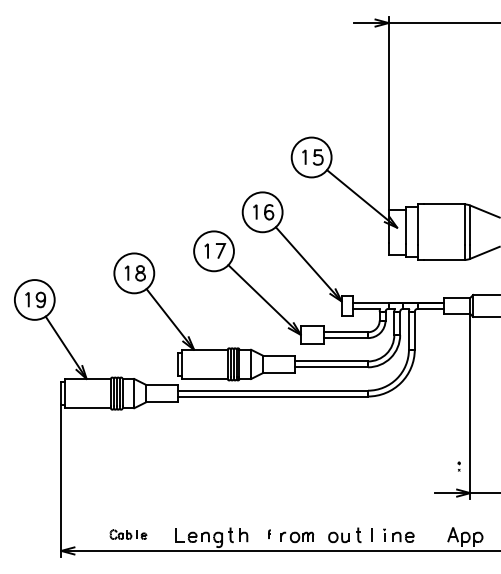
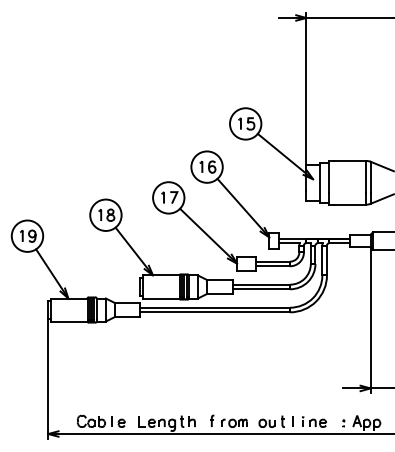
part: (458, 466) -> (343, 423), moved
part: (128, 534) -> (101, 421), size x1.67
part: (269, 534) -> (212, 421), size x1.67

